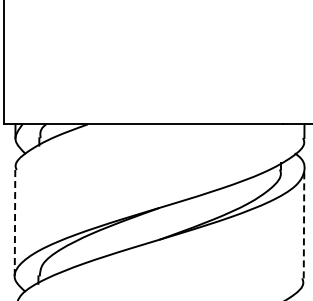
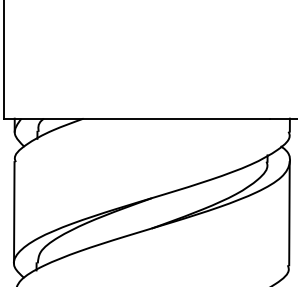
line: (15, 223) -> (14, 213), dashed -> solid
line: (304, 223) -> (289, 213), dashed -> solid

